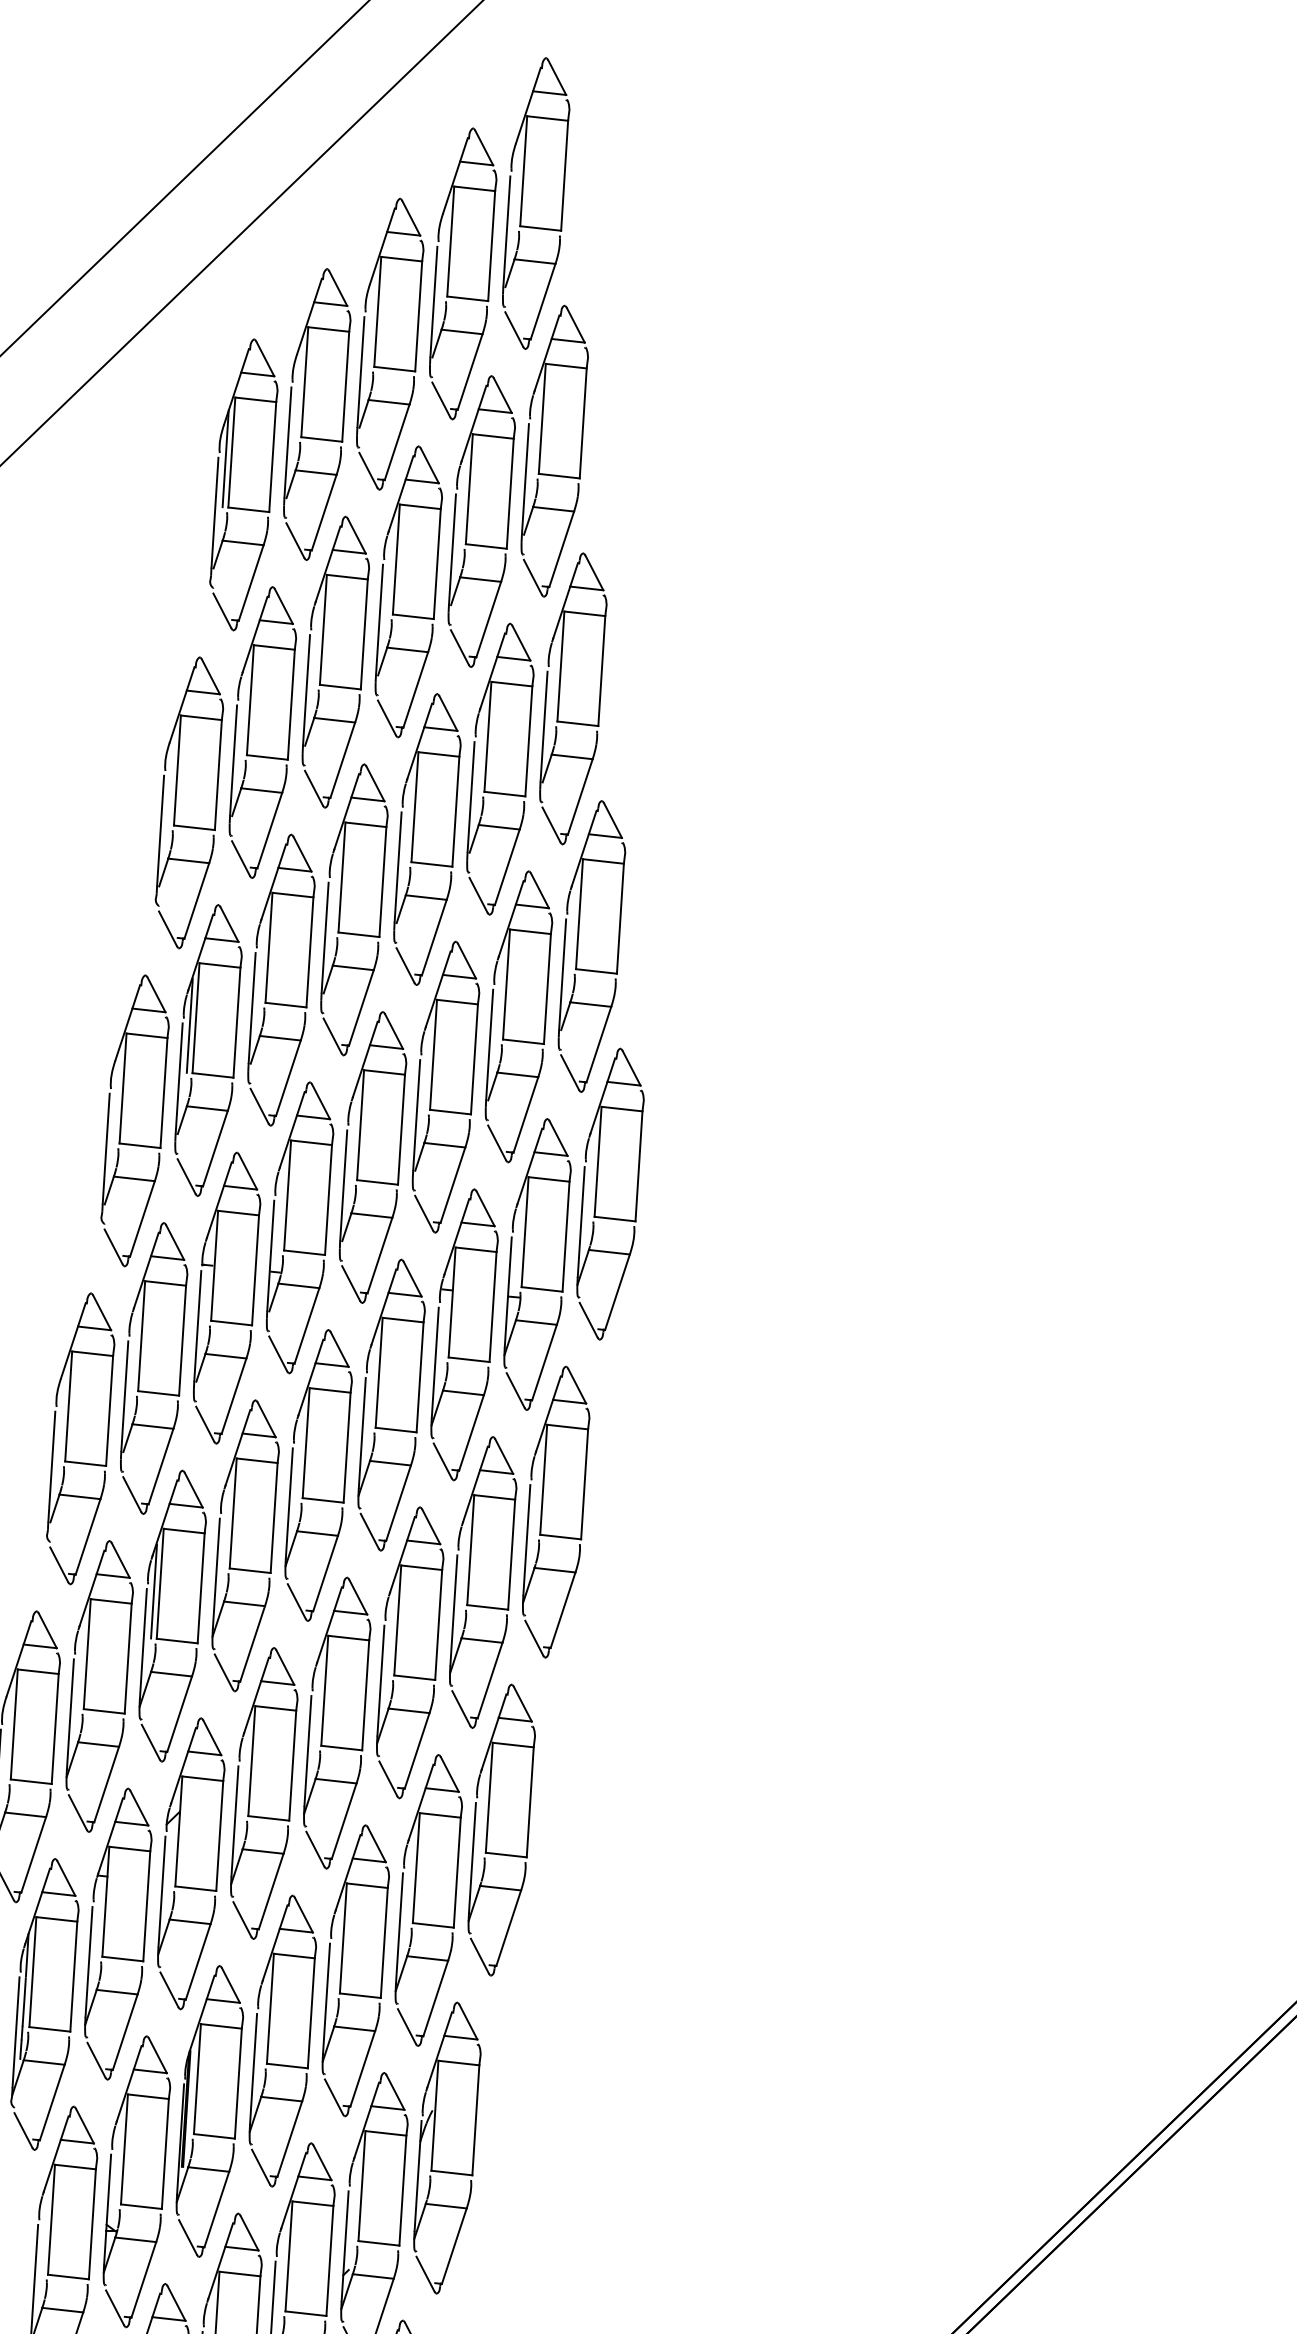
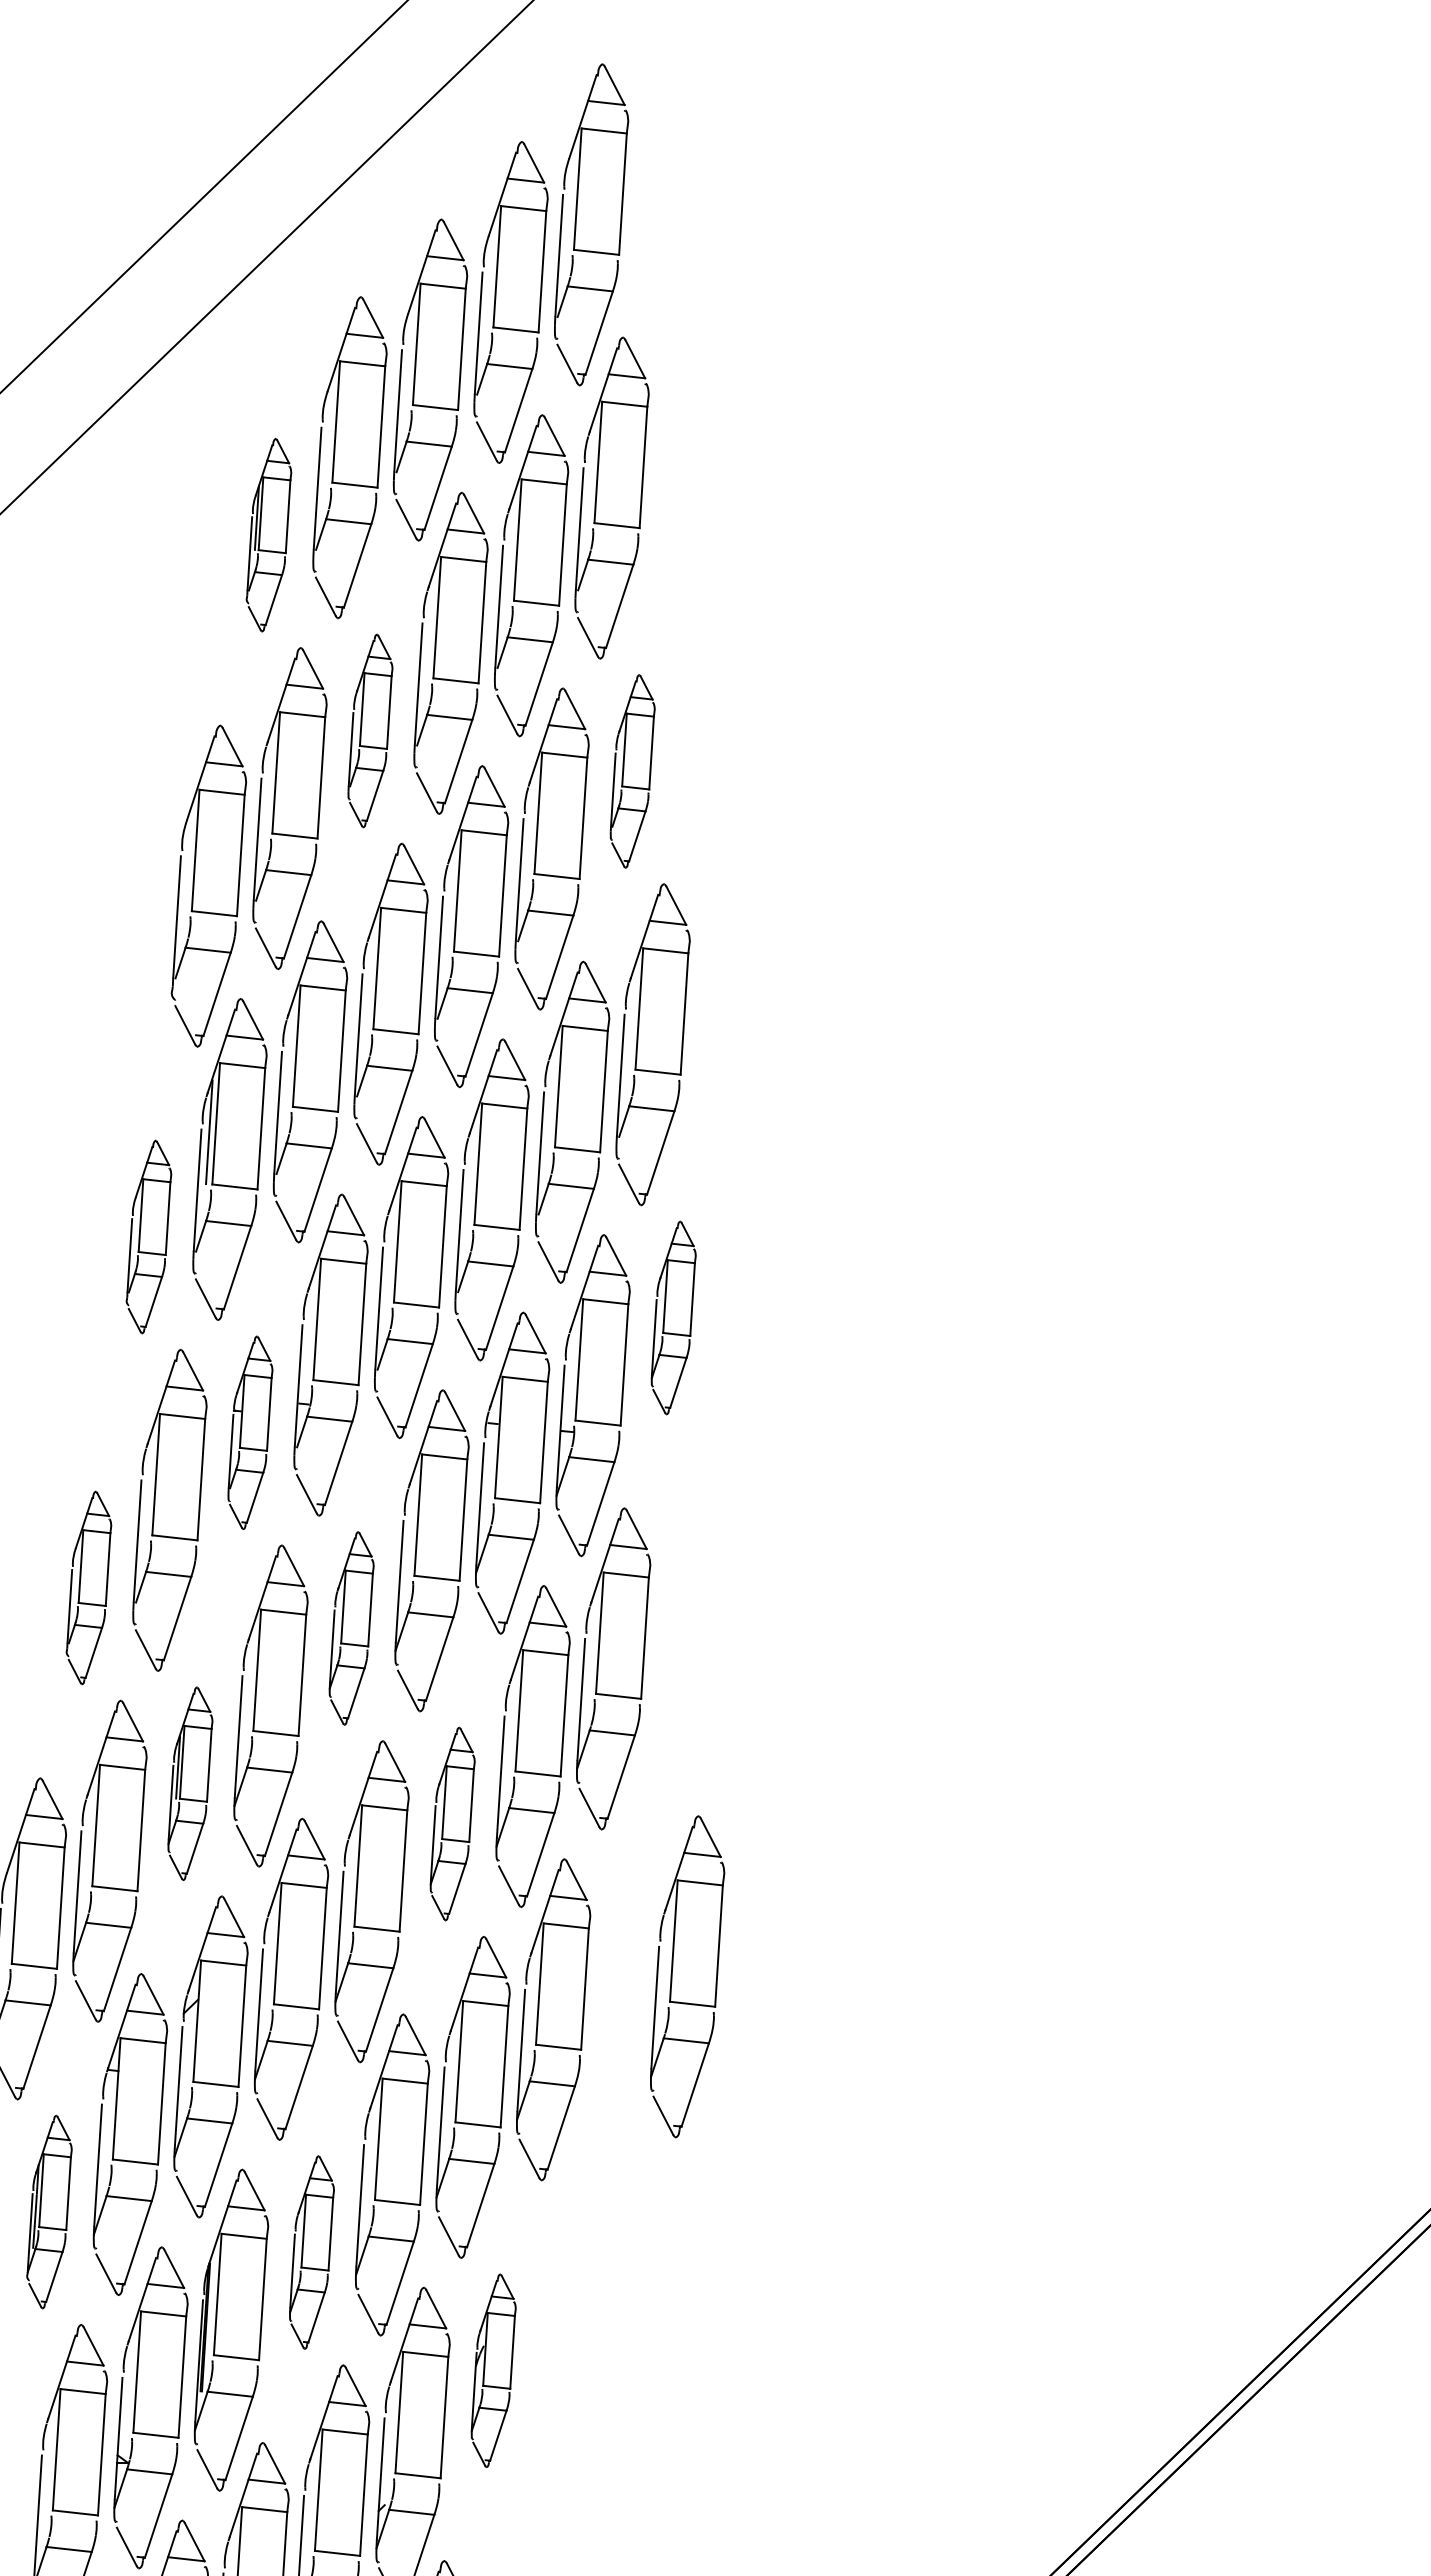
part: (243, 484) -> (268, 534), size x0.6
part: (335, 661) -> (370, 730), size x0.6
part: (573, 698) -> (632, 771), size x0.6
part: (134, 1120) -> (148, 1236), size x0.6
part: (610, 1193) -> (673, 1317), size x0.6
part: (227, 1297) -> (250, 1432), size x0.6
part: (80, 1438) -> (88, 1587), size x0.6
part: (318, 1475) -> (351, 1628), size x0.6
part: (172, 1616) -> (190, 1783), size x0.6
part: (410, 1652) -> (452, 1823), size x0.6
part: (623, 1790) -> (687, 1976), added
part: (44, 2003) -> (49, 2211), size x0.6
part: (282, 2041) -> (311, 2252), size x0.6
part: (447, 2147) -> (493, 2370), size x0.6

